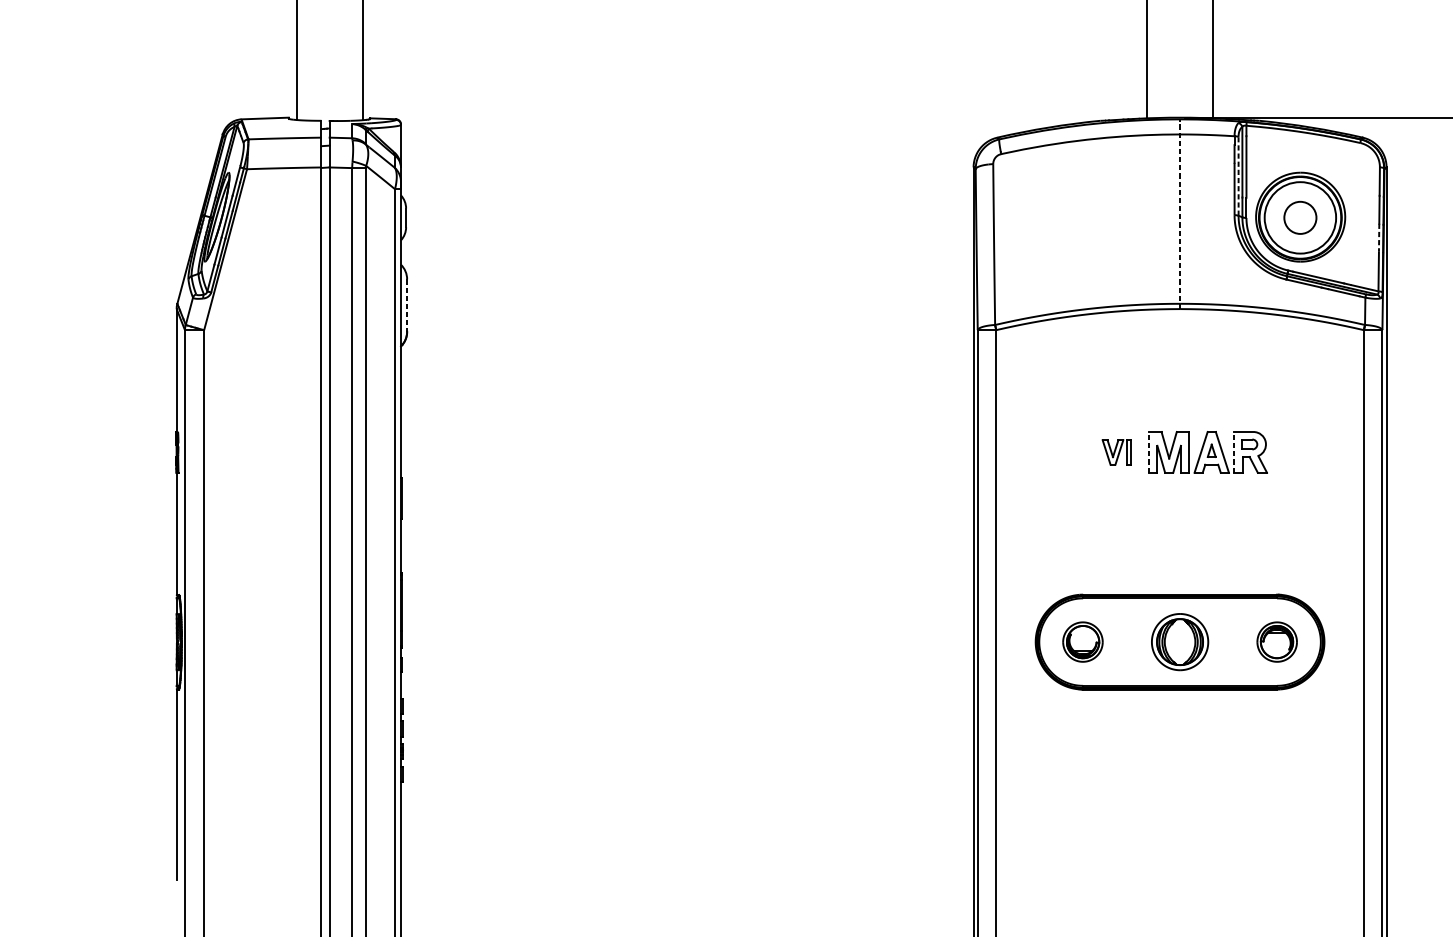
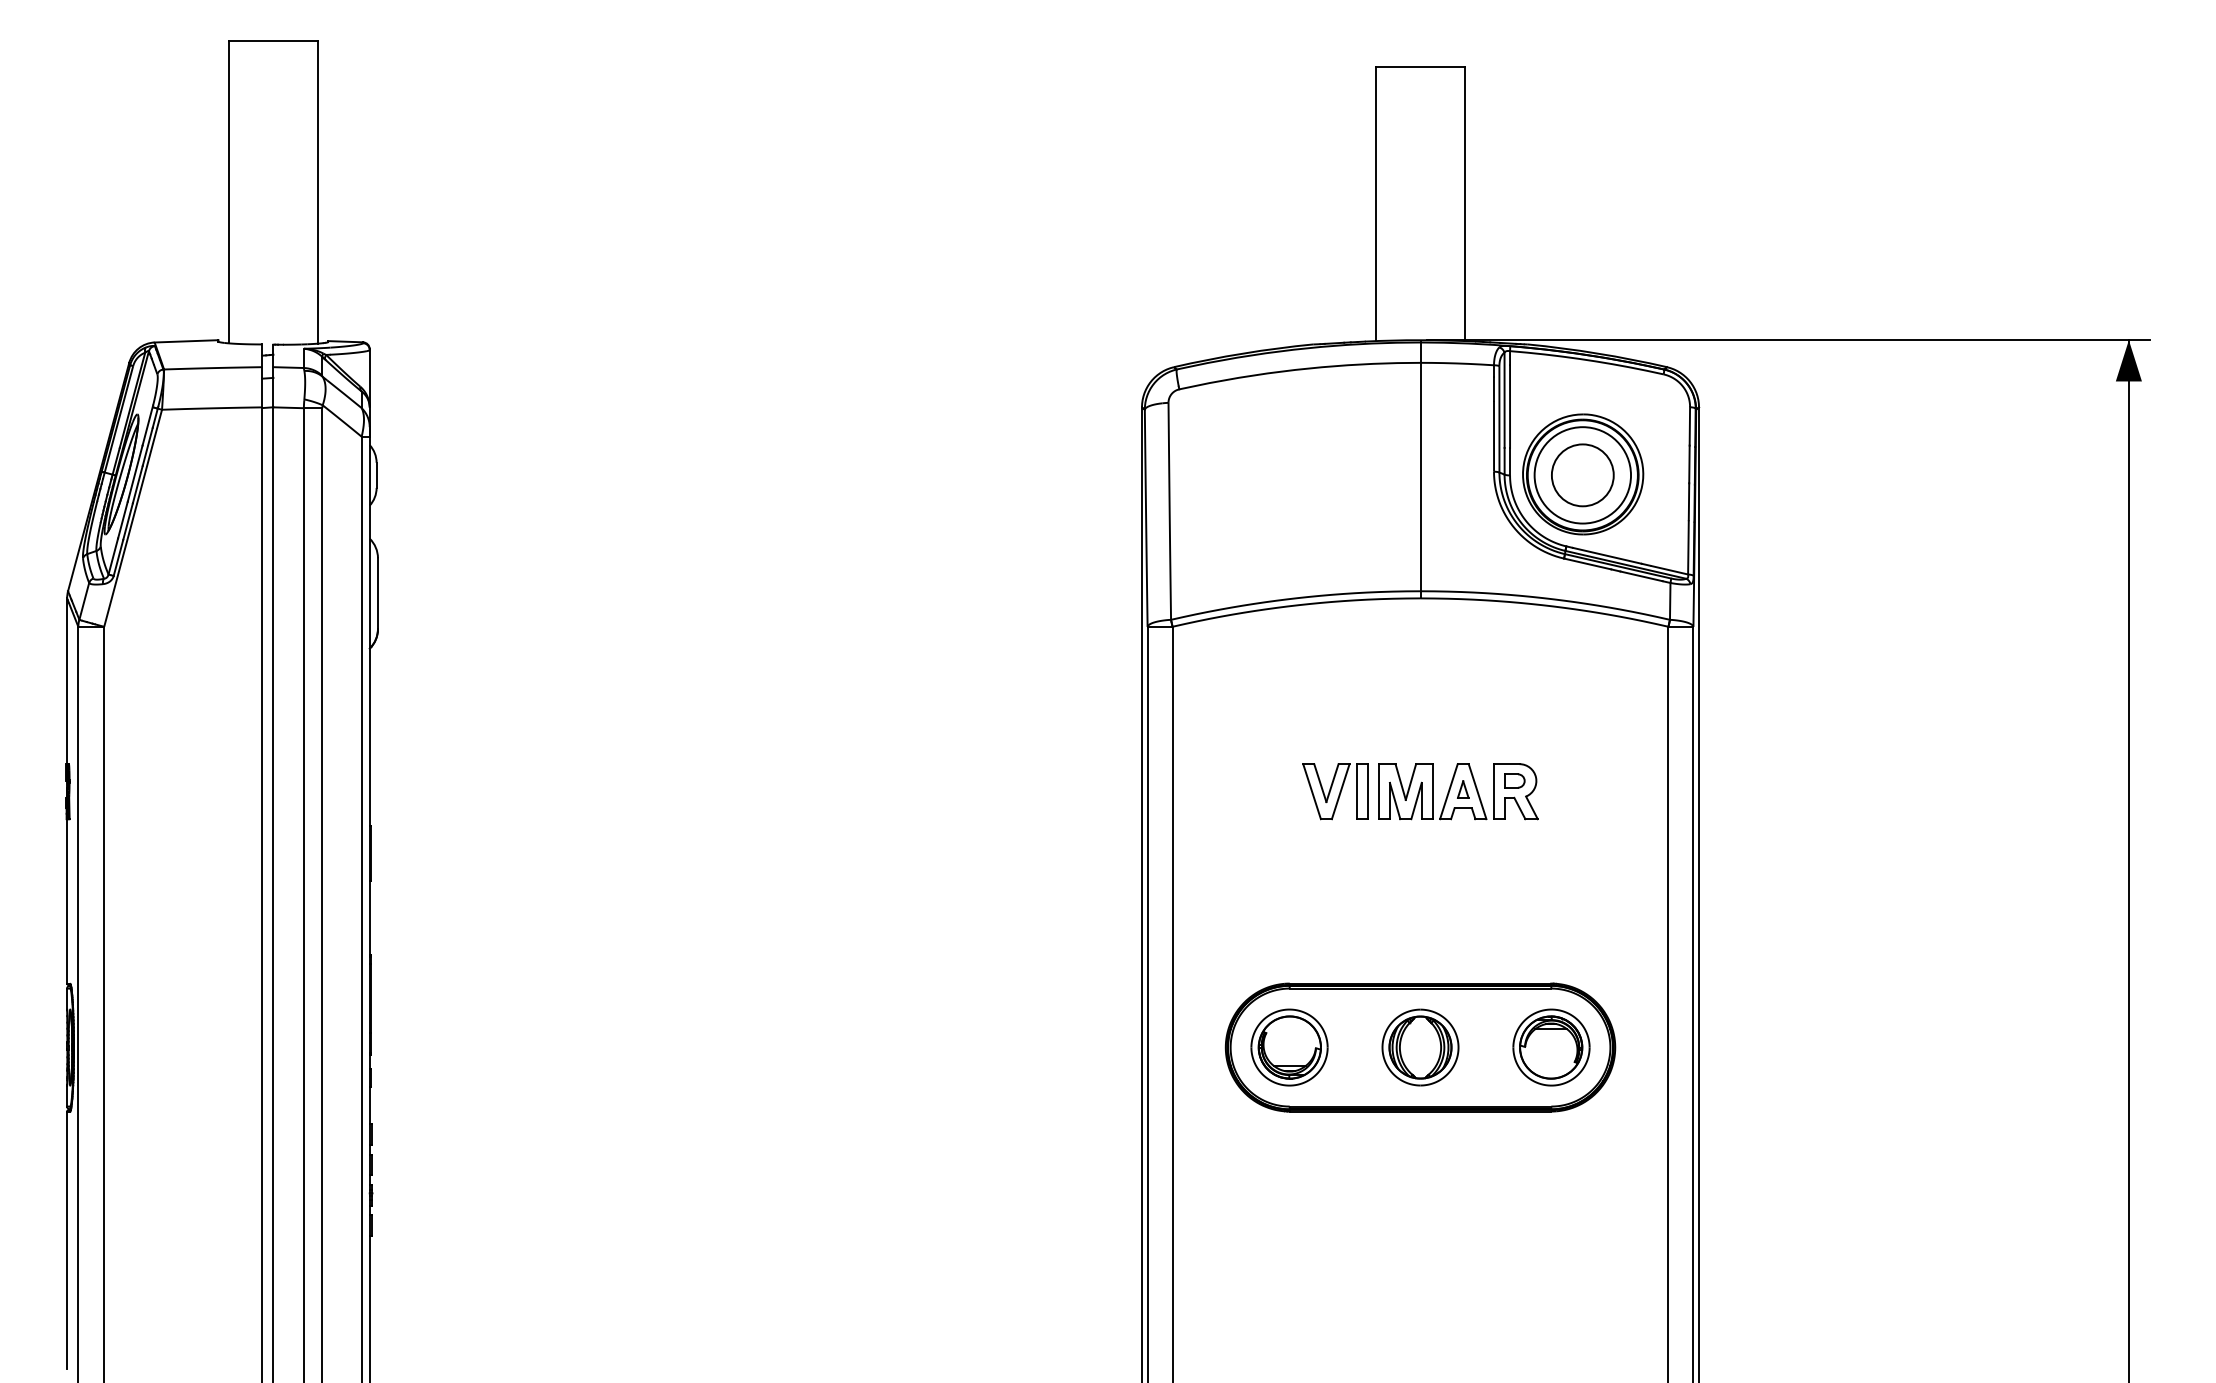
line: (1238, 176) -> (1499, 419), dashed -> solid
line: (1180, 214) -> (1420, 470), dashed -> solid
circle: (1300, 217) -> (1582, 475), size x1.43
line: (1379, 237) -> (1689, 502), dashed -> solid
line: (406, 306) -> (377, 594), dashed -> solid
part: (1117, 452) -> (1335, 791), size x1.67
line: (1148, 452) -> (1378, 791), dashed -> solid
line: (1234, 452) -> (1493, 791), dashed -> solid
part: (1082, 642) -> (1289, 1047), size x1.43
part: (1277, 642) -> (1551, 1047), size x1.43

